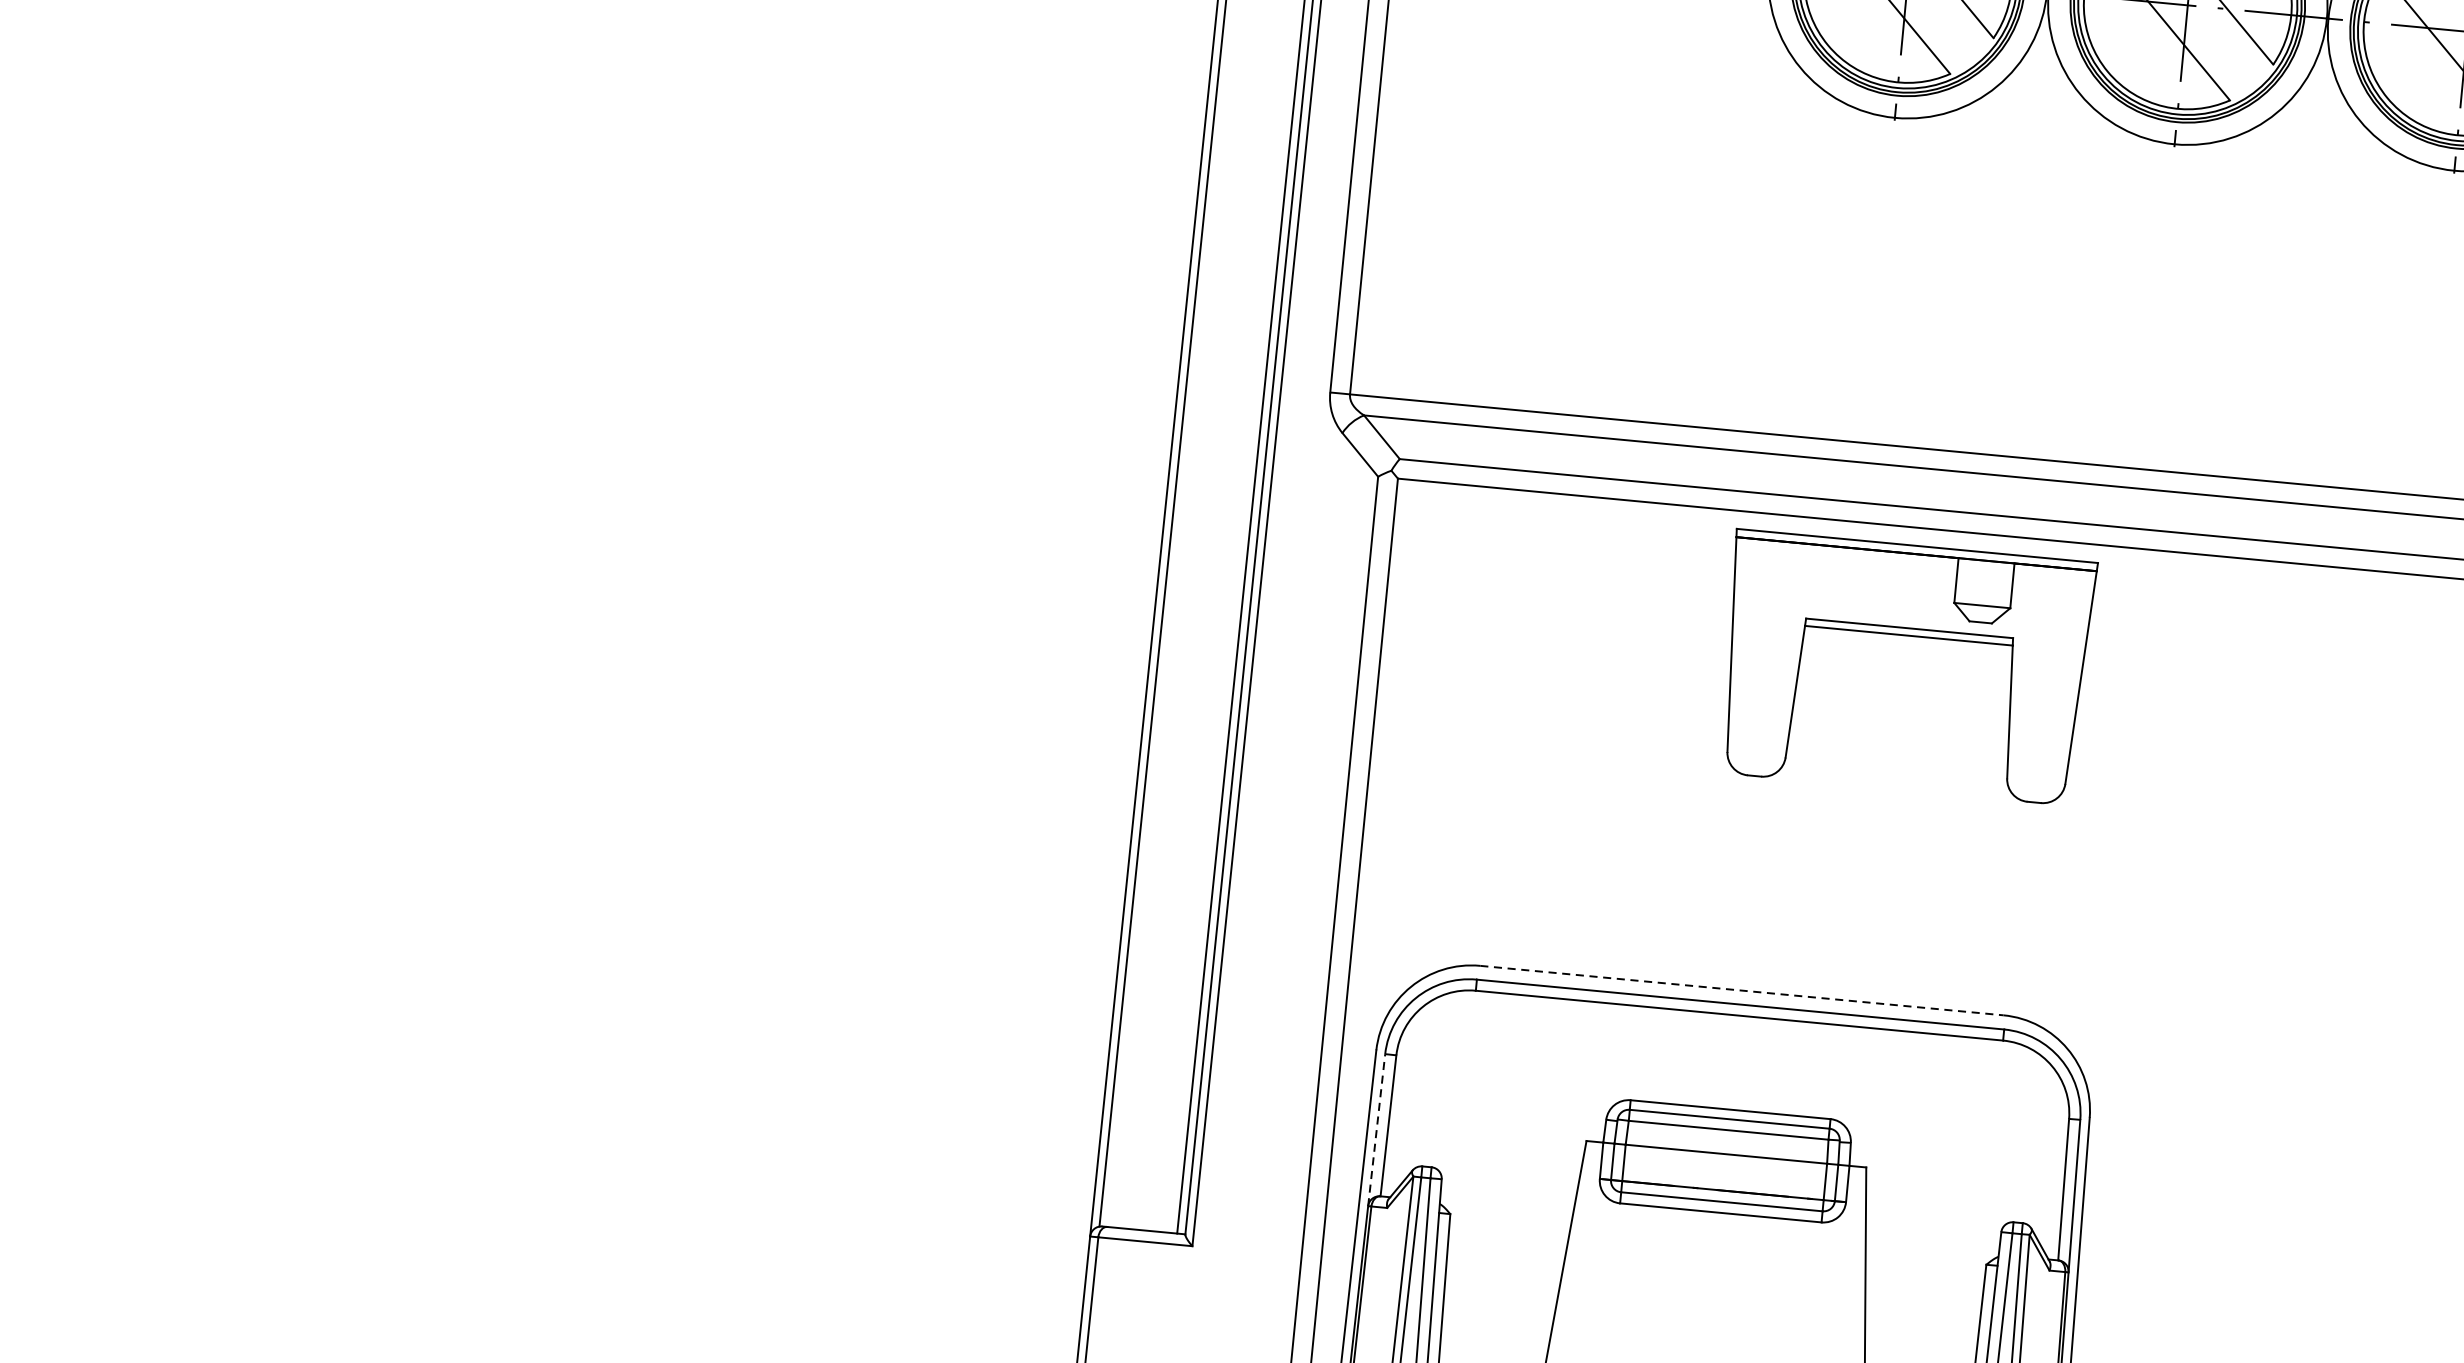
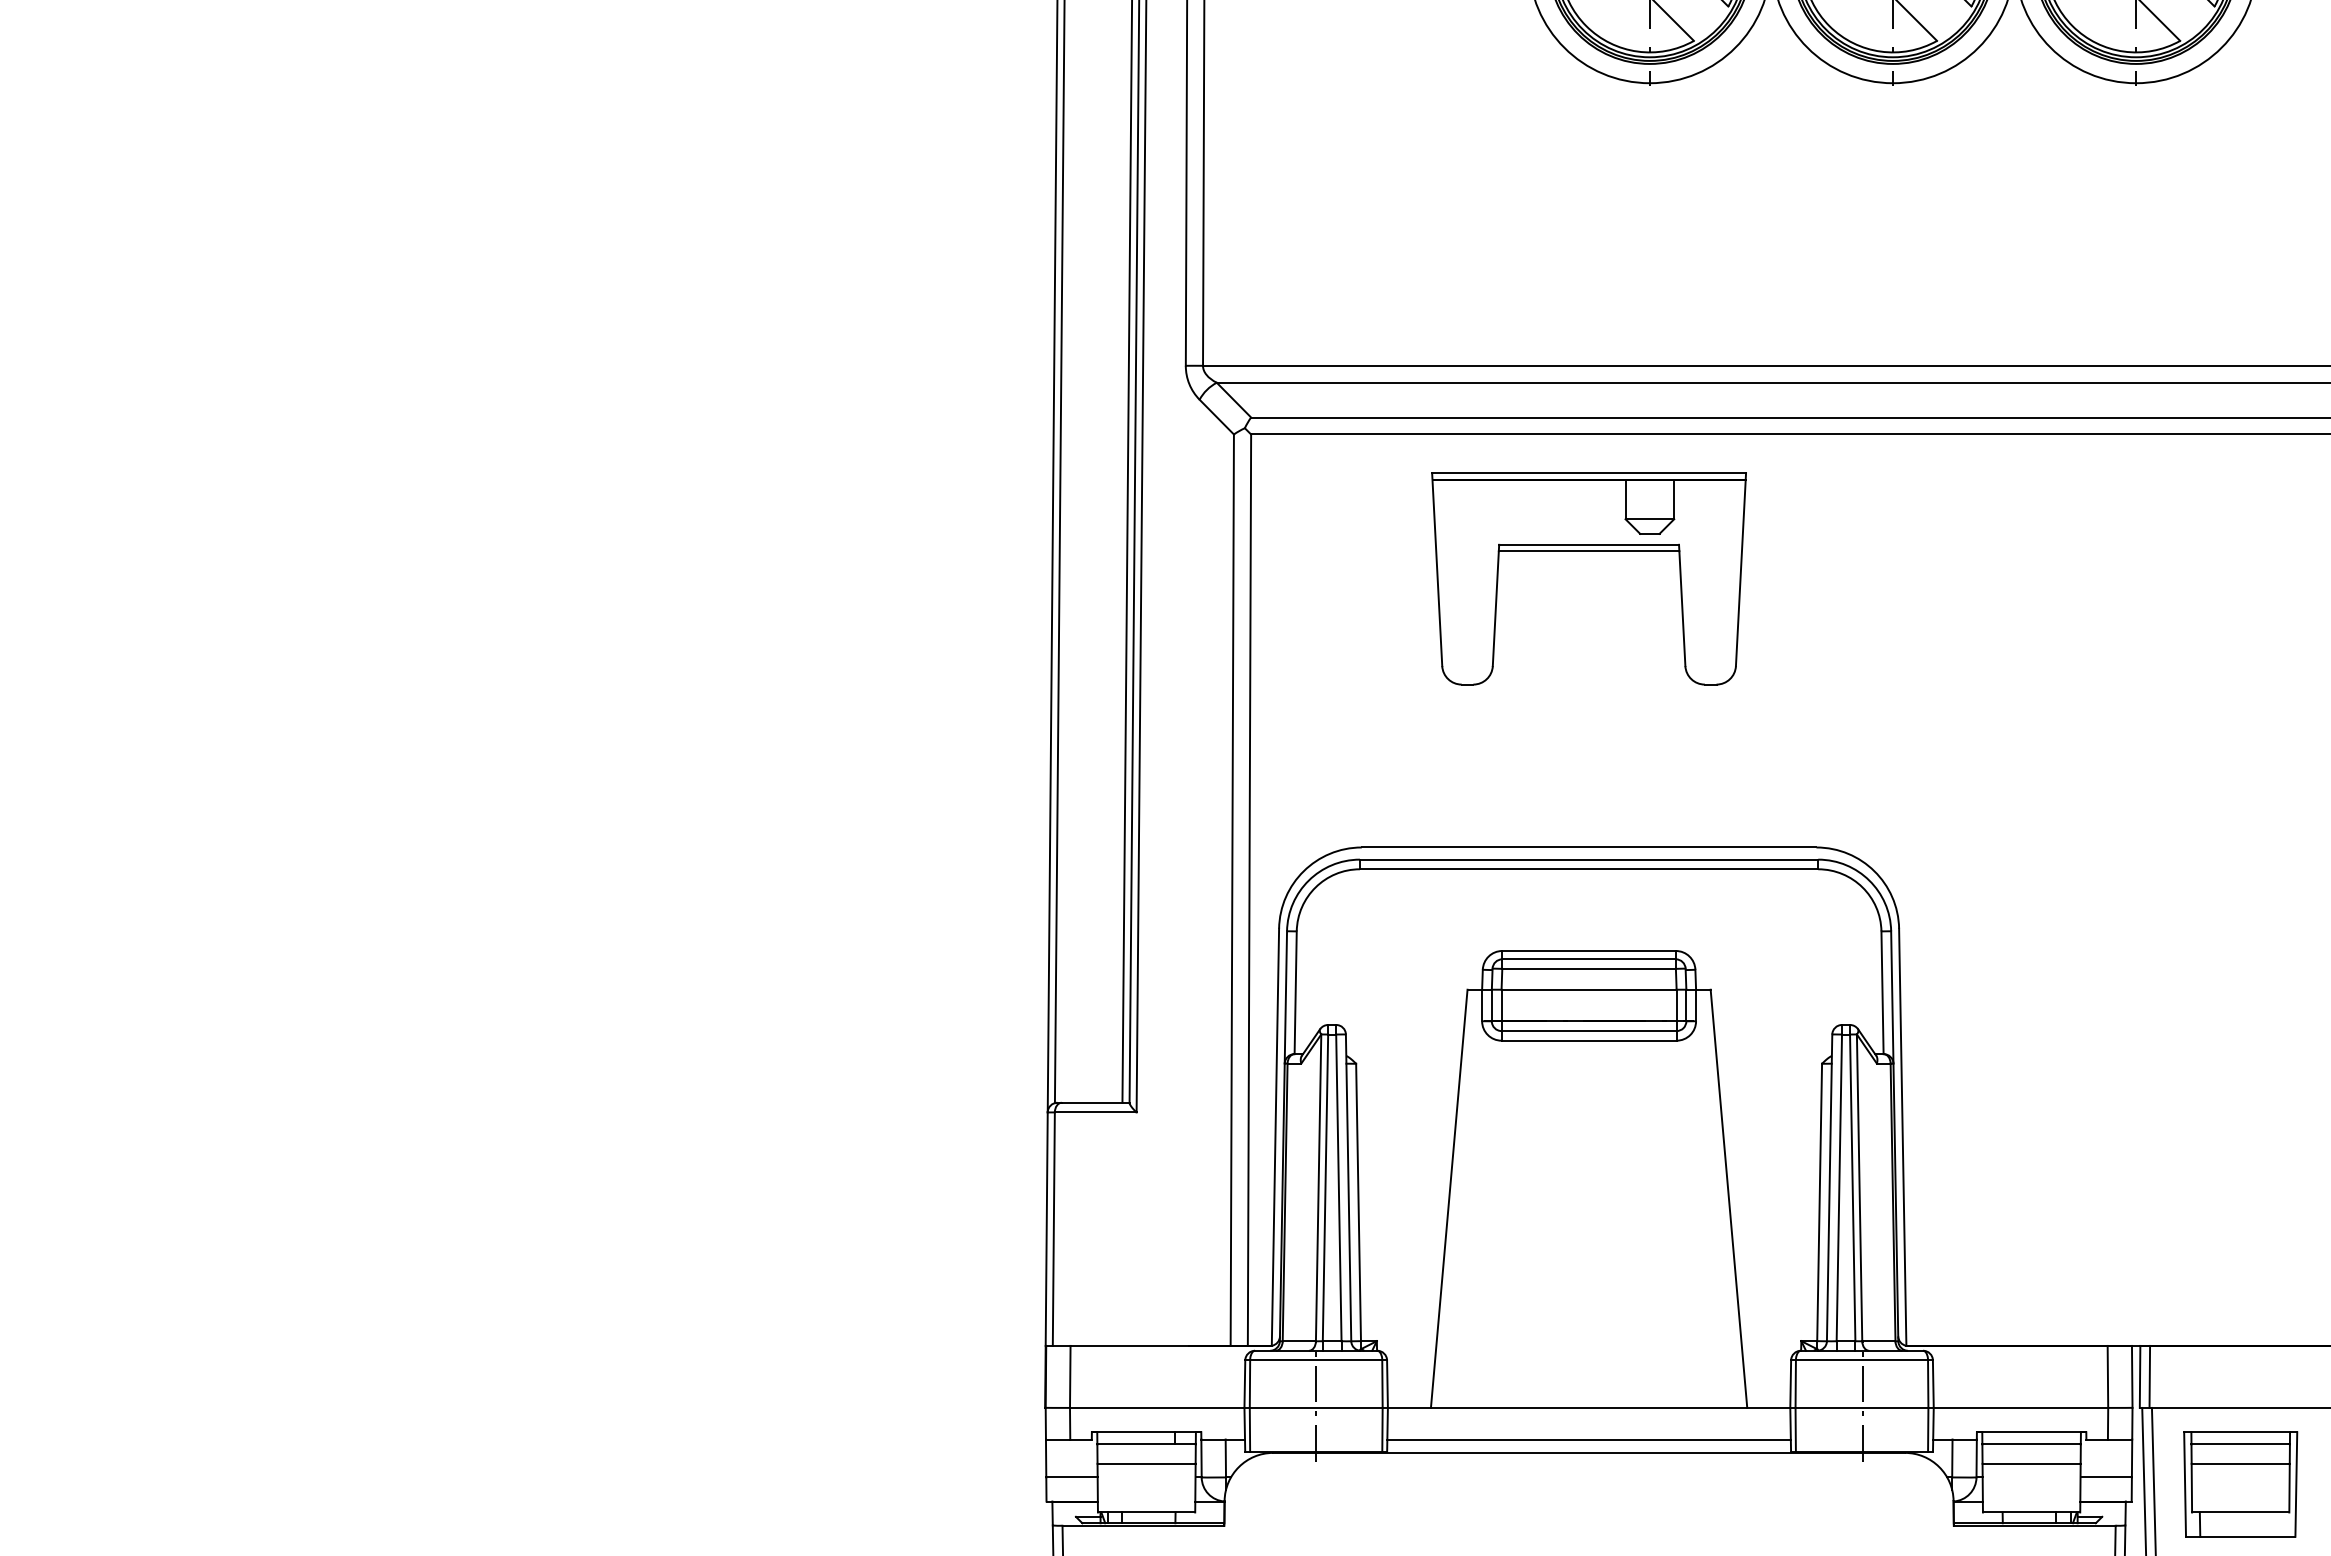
part: (1908, 636) -> (1588, 551), moved
line: (1742, 990) -> (1589, 847), dashed -> solid
line: (1376, 1130) -> (1285, 997), dashed -> solid

